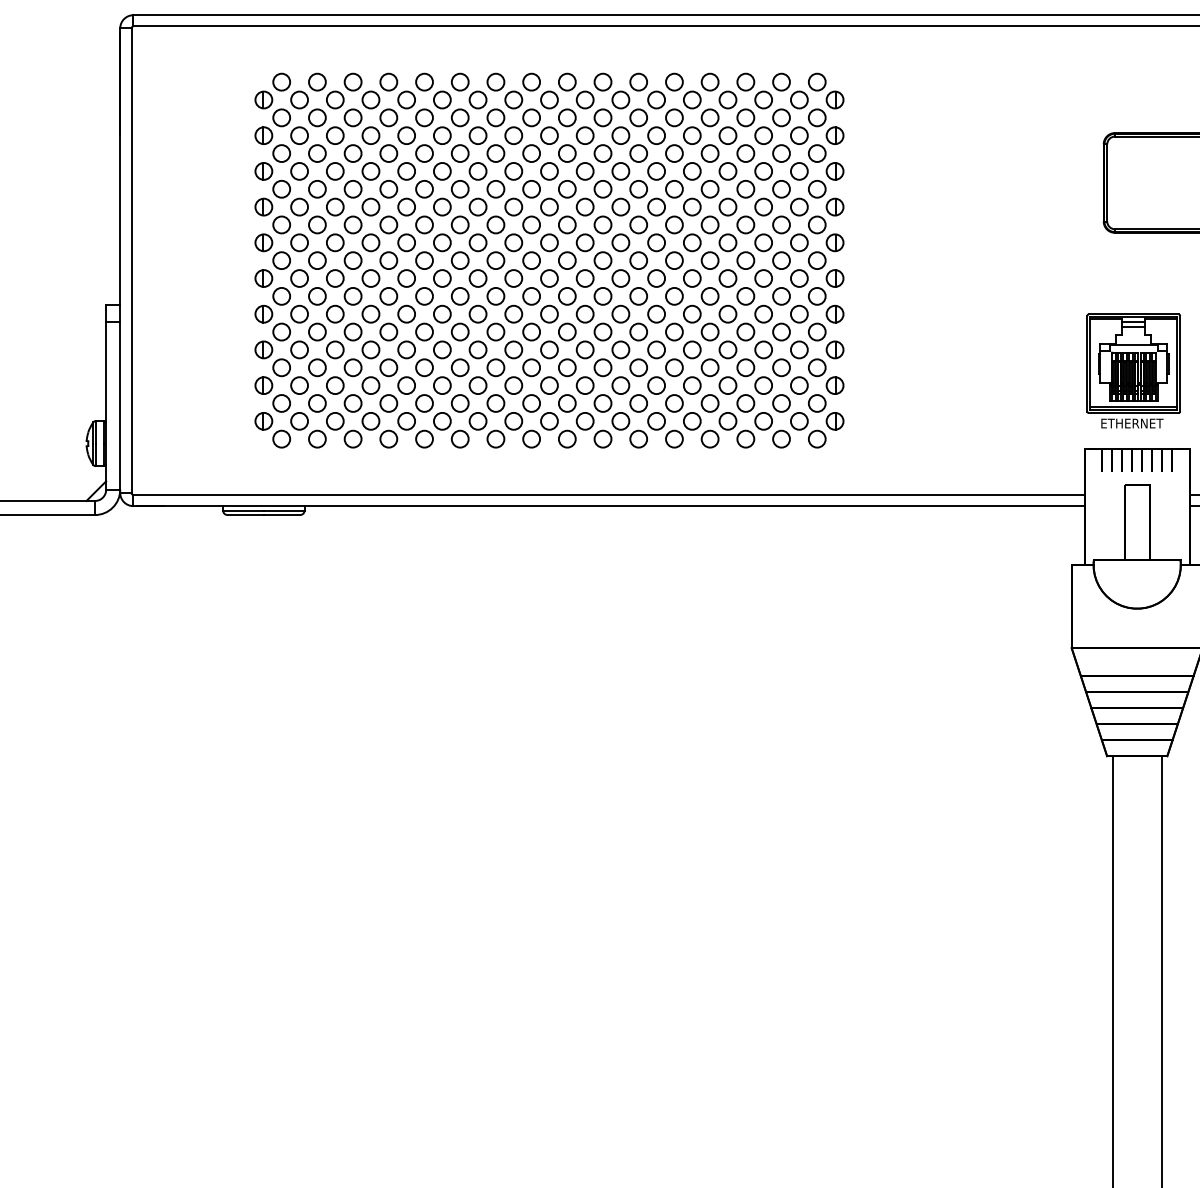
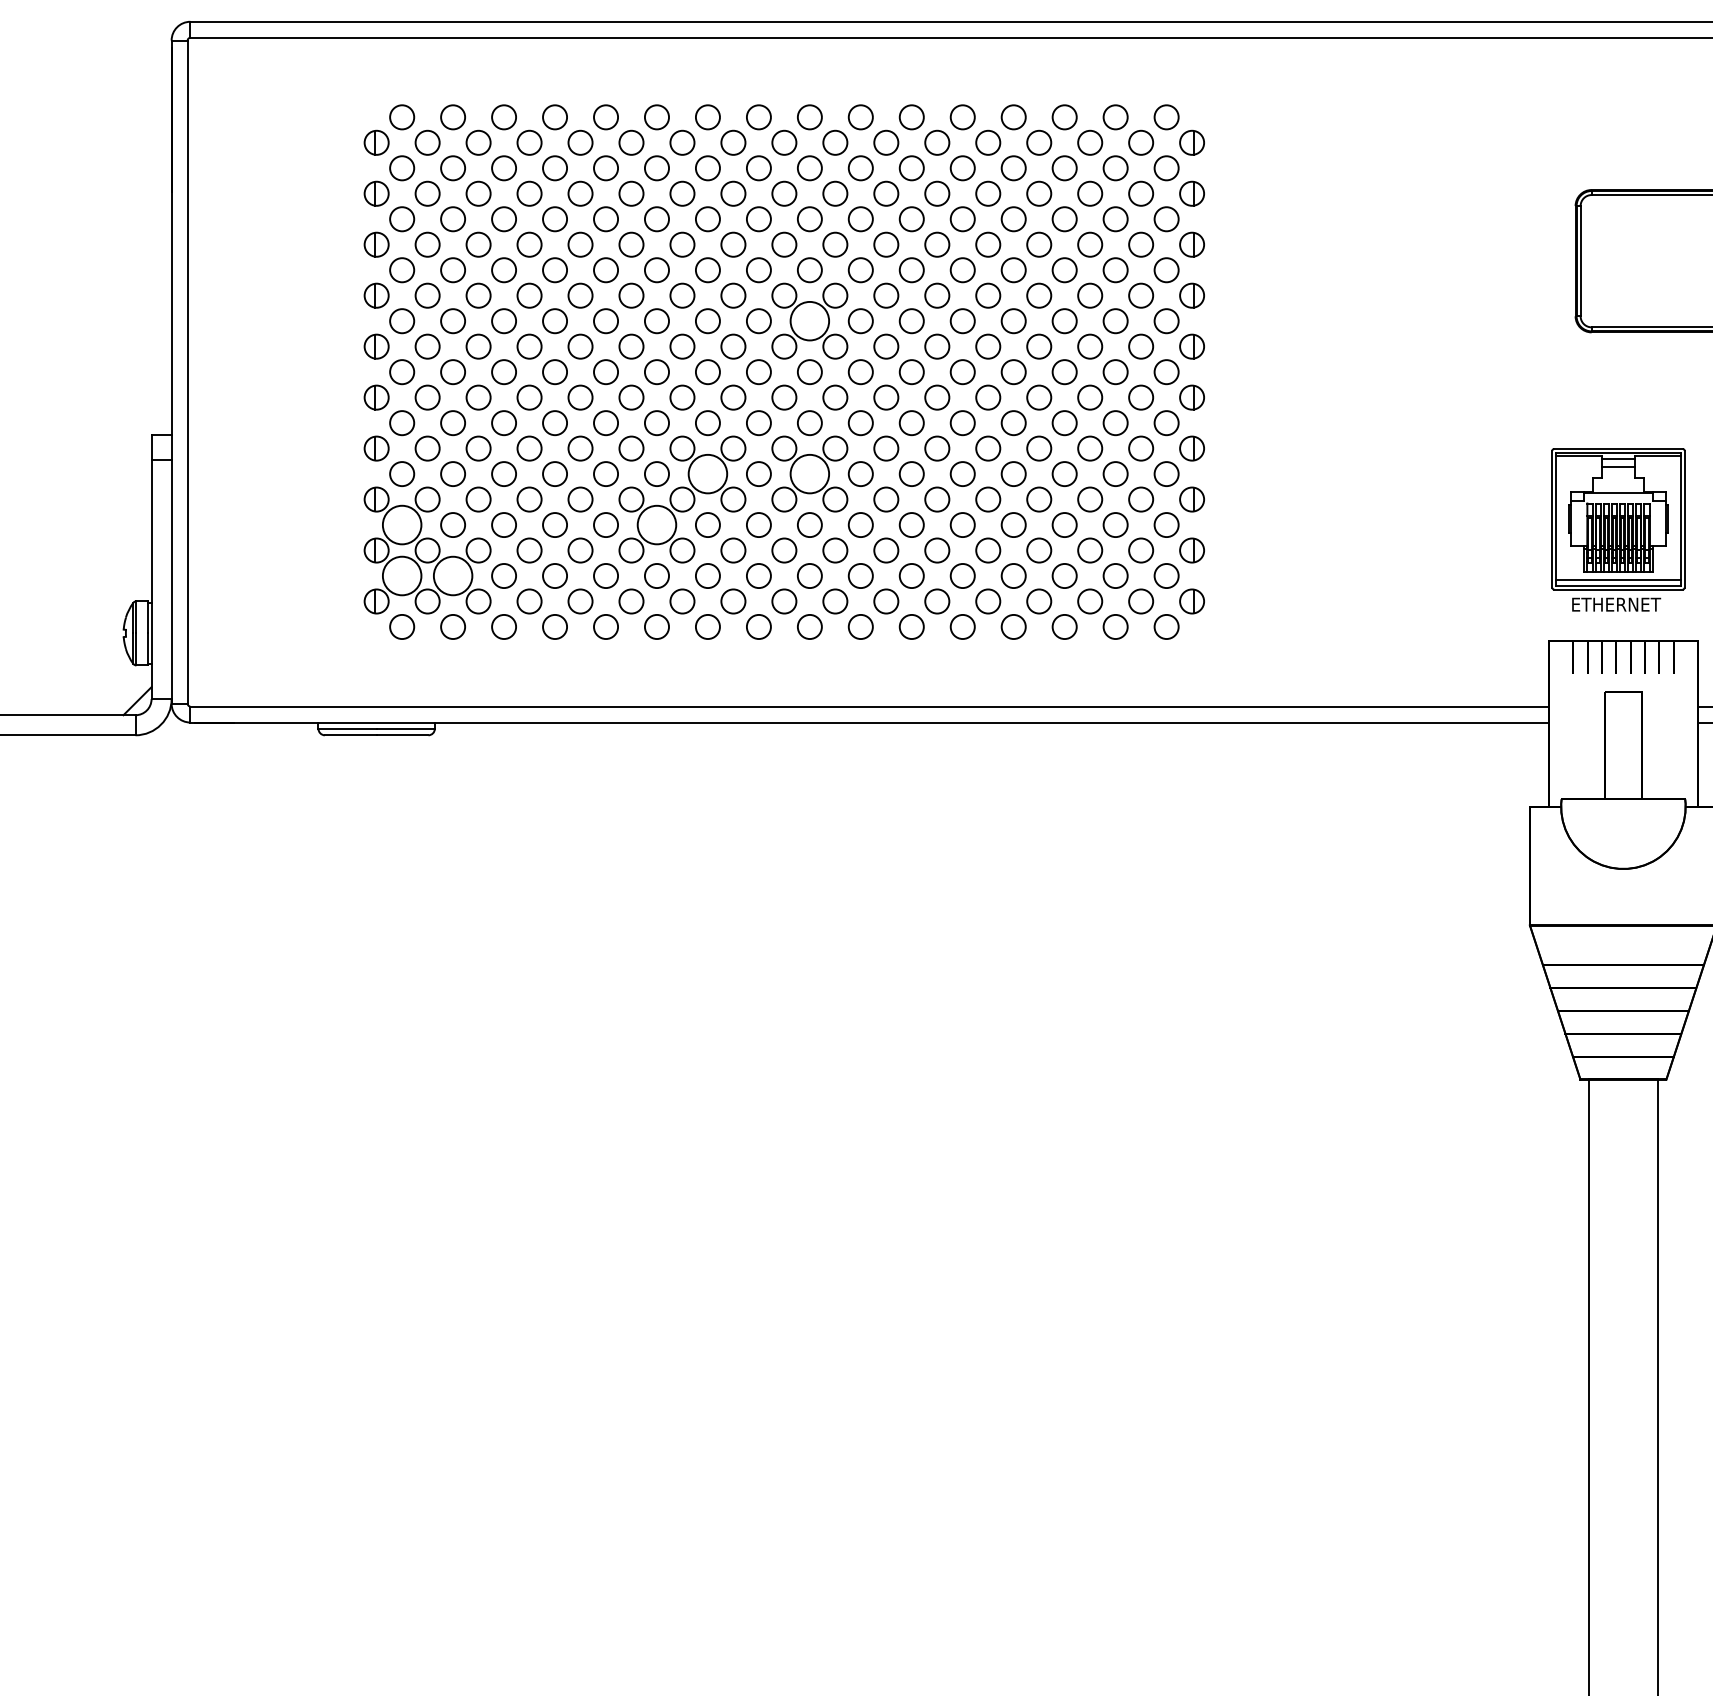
circle: (567, 225) -> (809, 321), size x1.6
circle: (495, 332) -> (707, 474), size x1.6
circle: (567, 332) -> (809, 474), size x1.6
circle: (281, 368) -> (402, 525), size x1.6
circle: (459, 368) -> (656, 525), size x1.6
circle: (281, 403) -> (402, 575), size x1.6
circle: (317, 403) -> (453, 576), size x1.6

